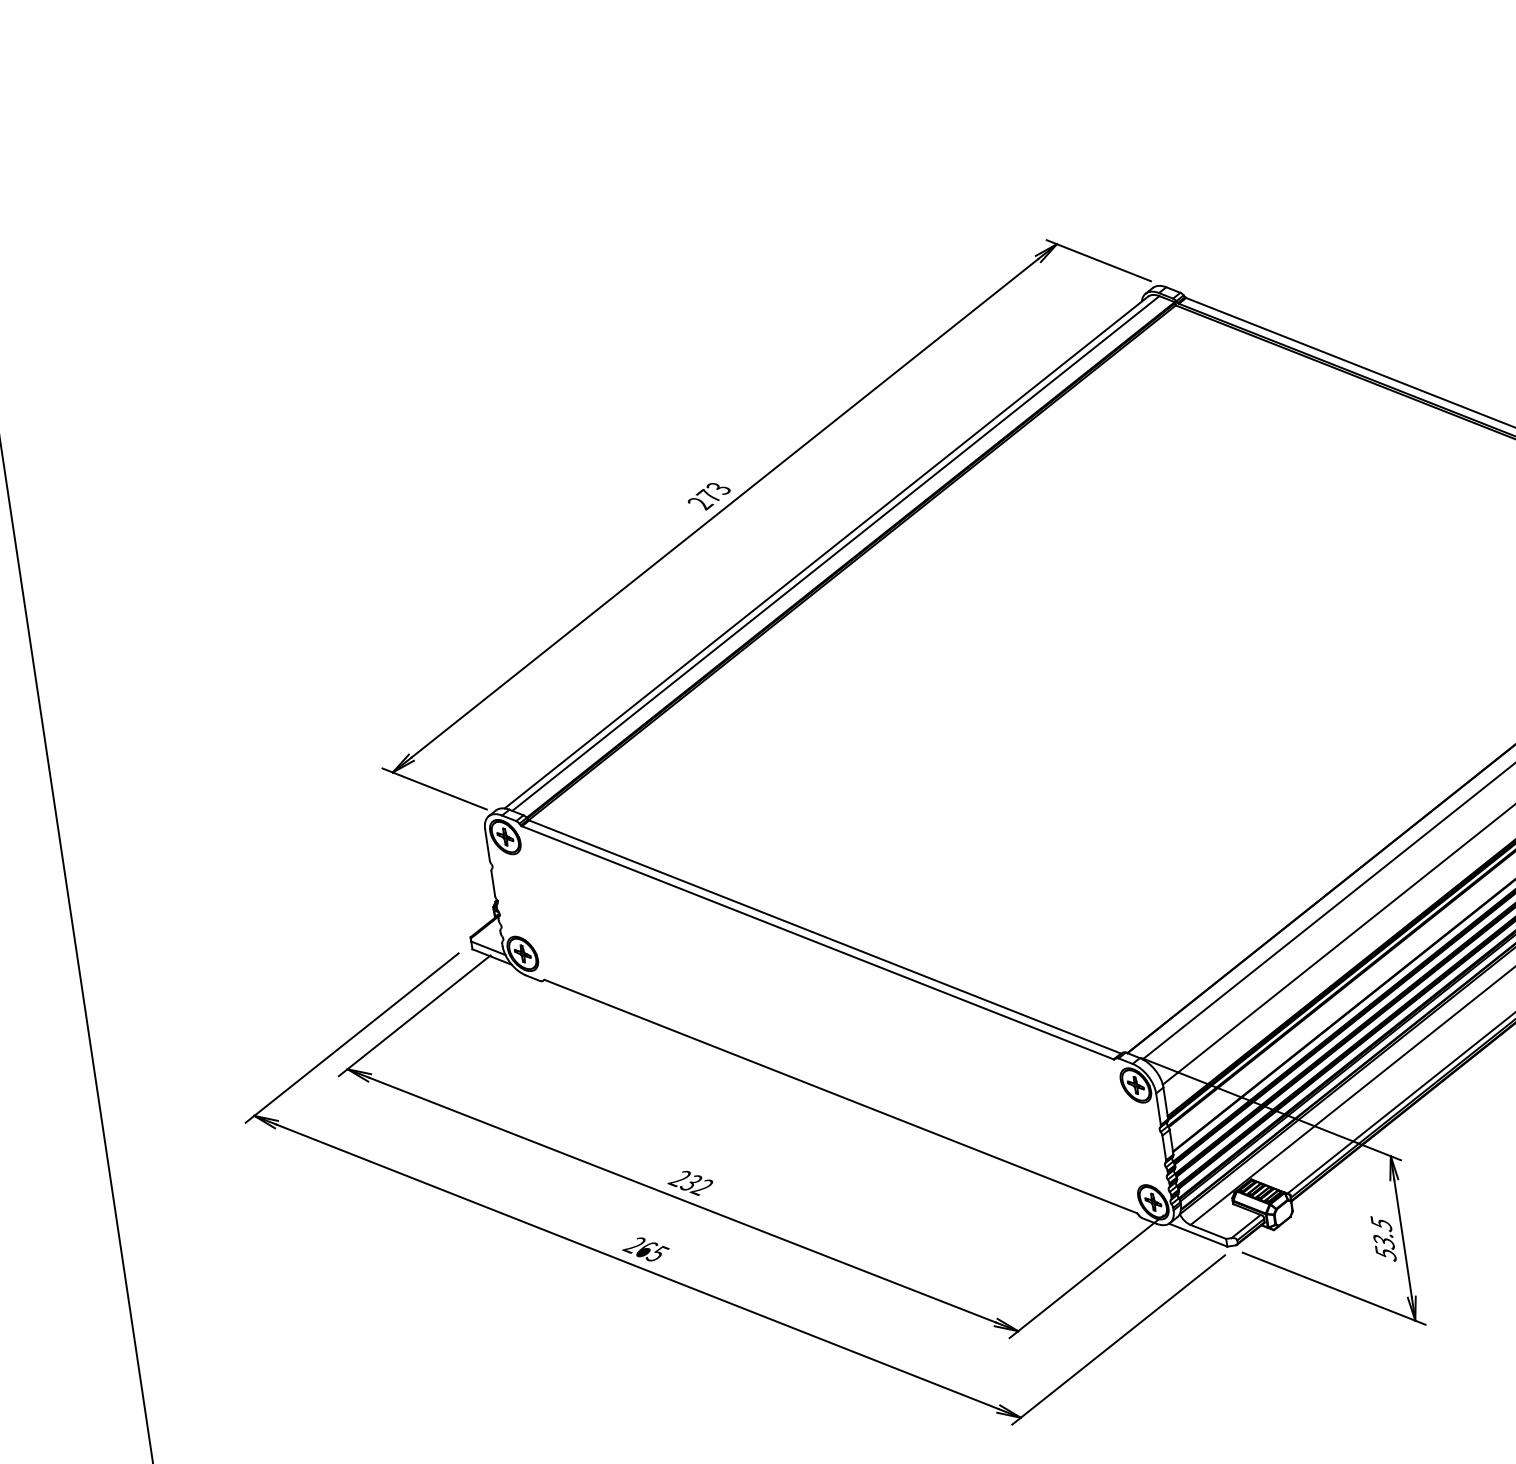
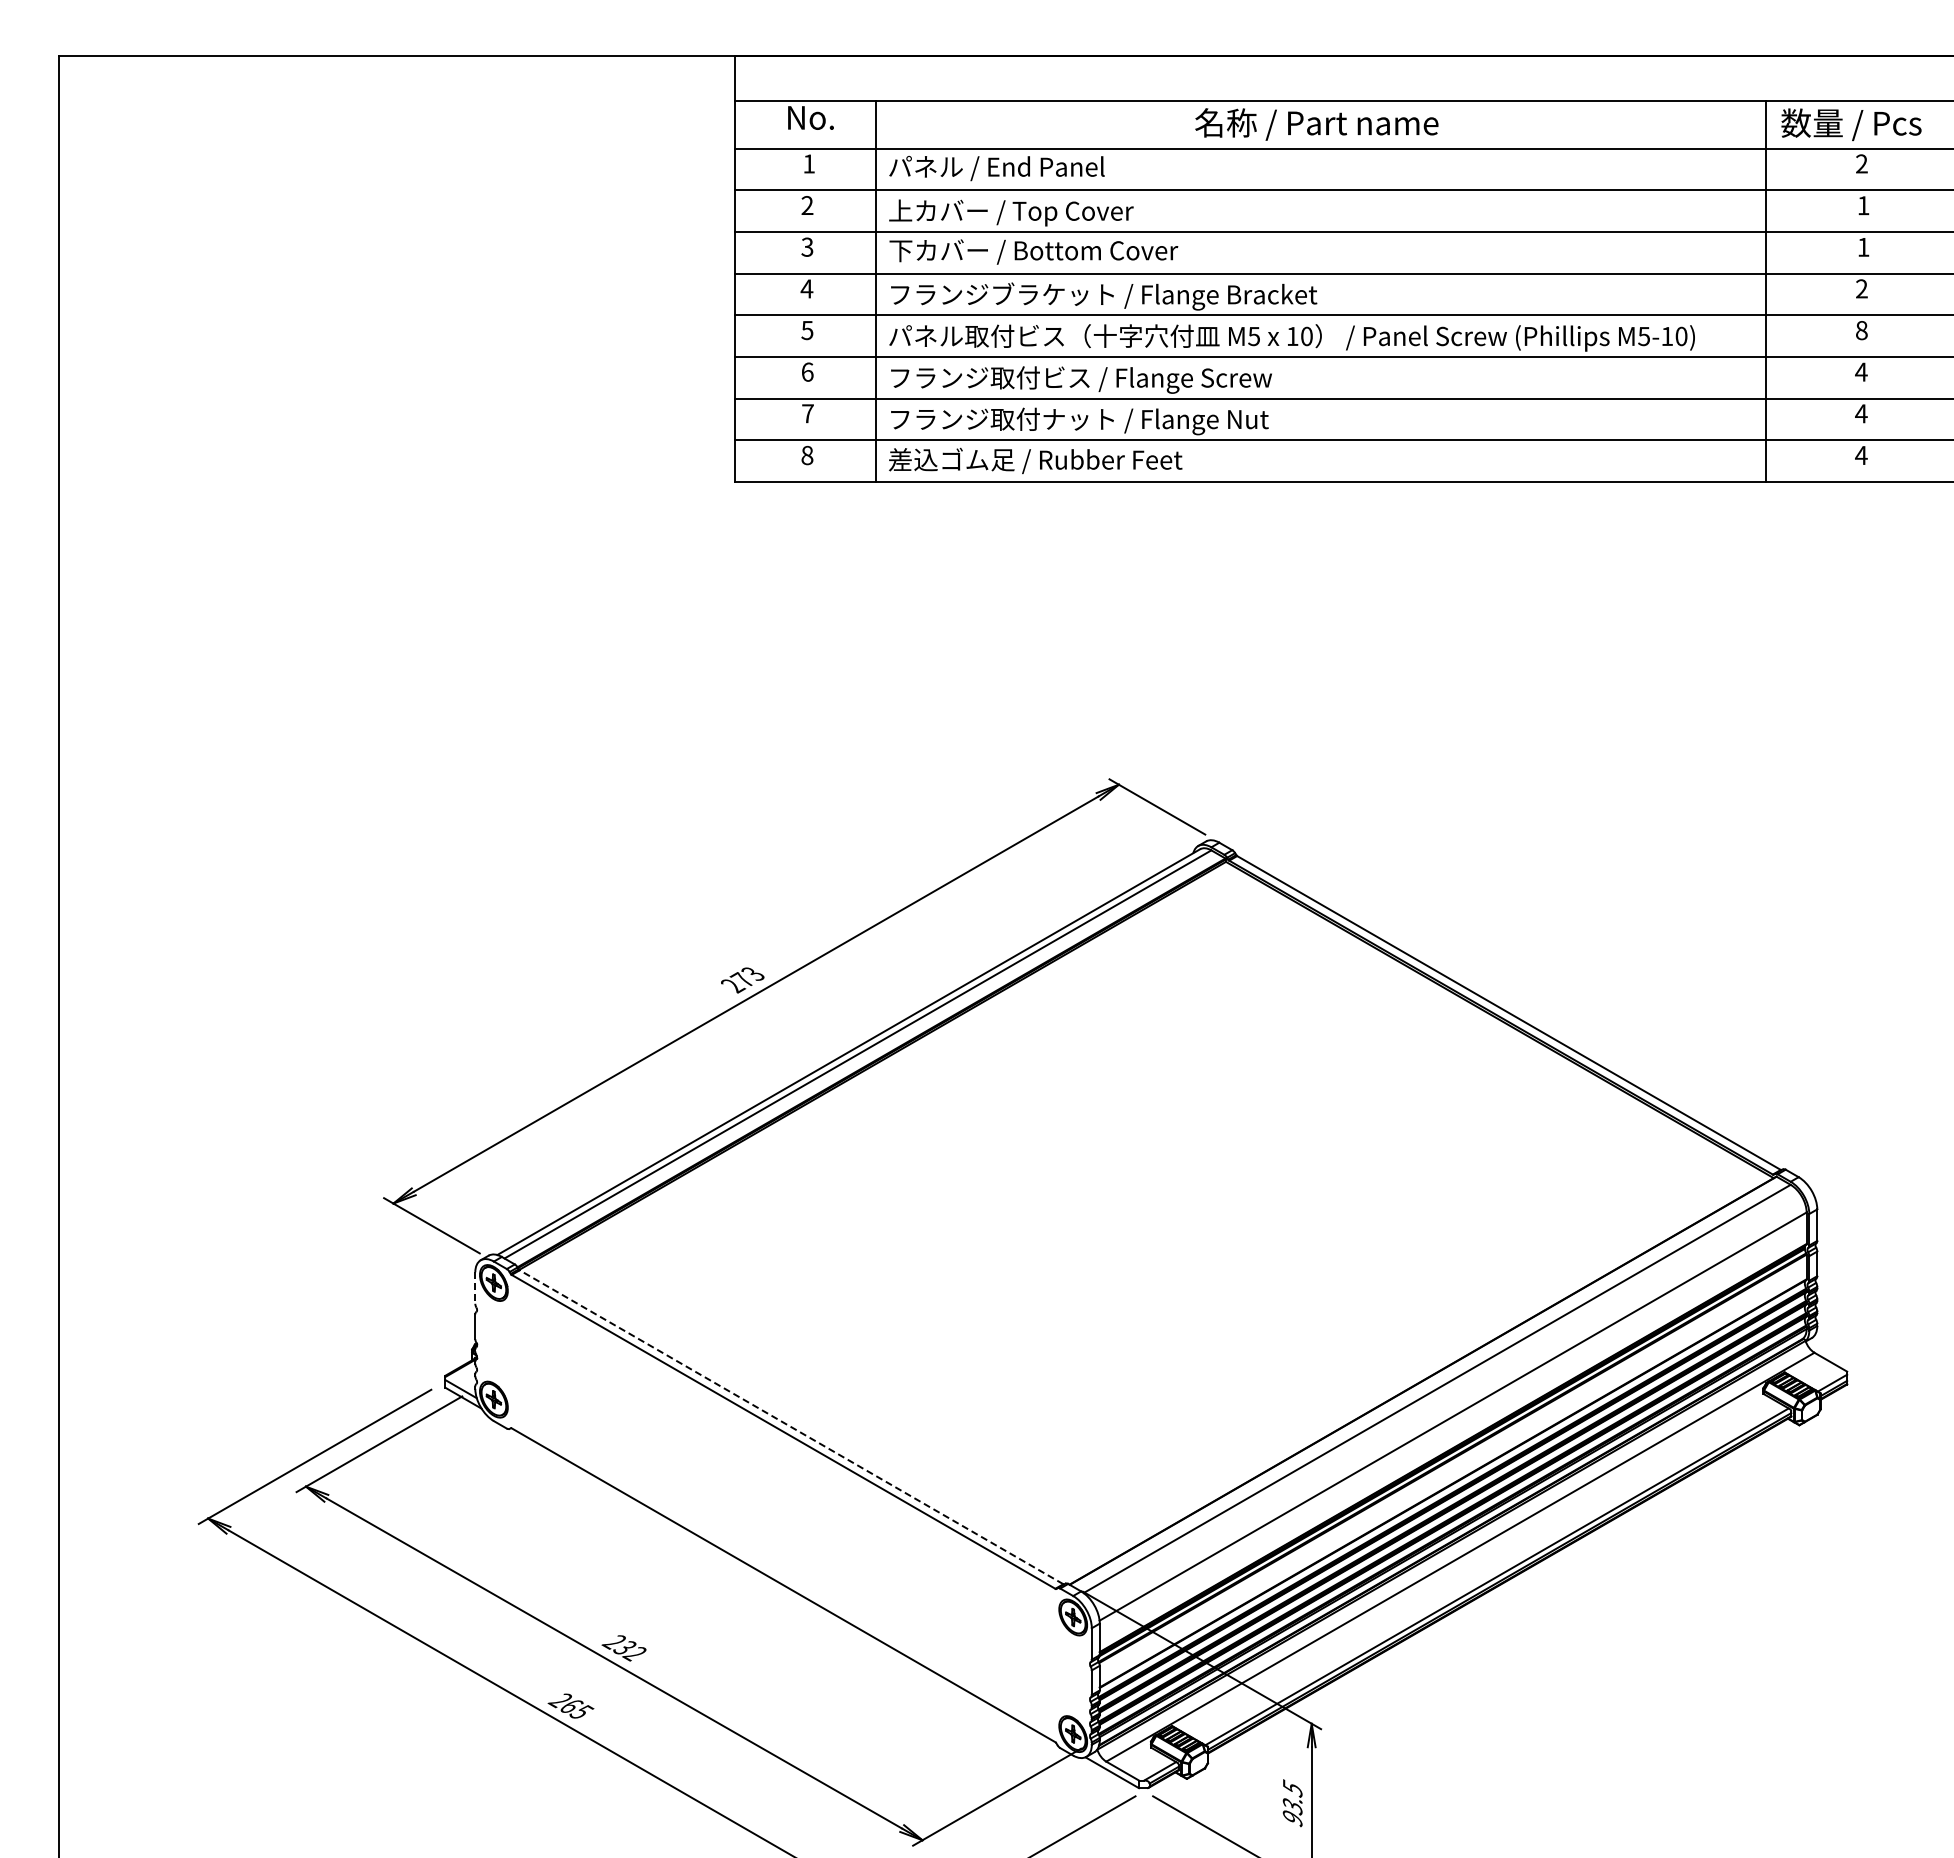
line: (487, 845) -> (475, 1288), solid -> dashed
line: (825, 937) -> (791, 1427), solid -> dashed
text: (1385, 1253) -> (1292, 1817), 53.5 -> 93.5

